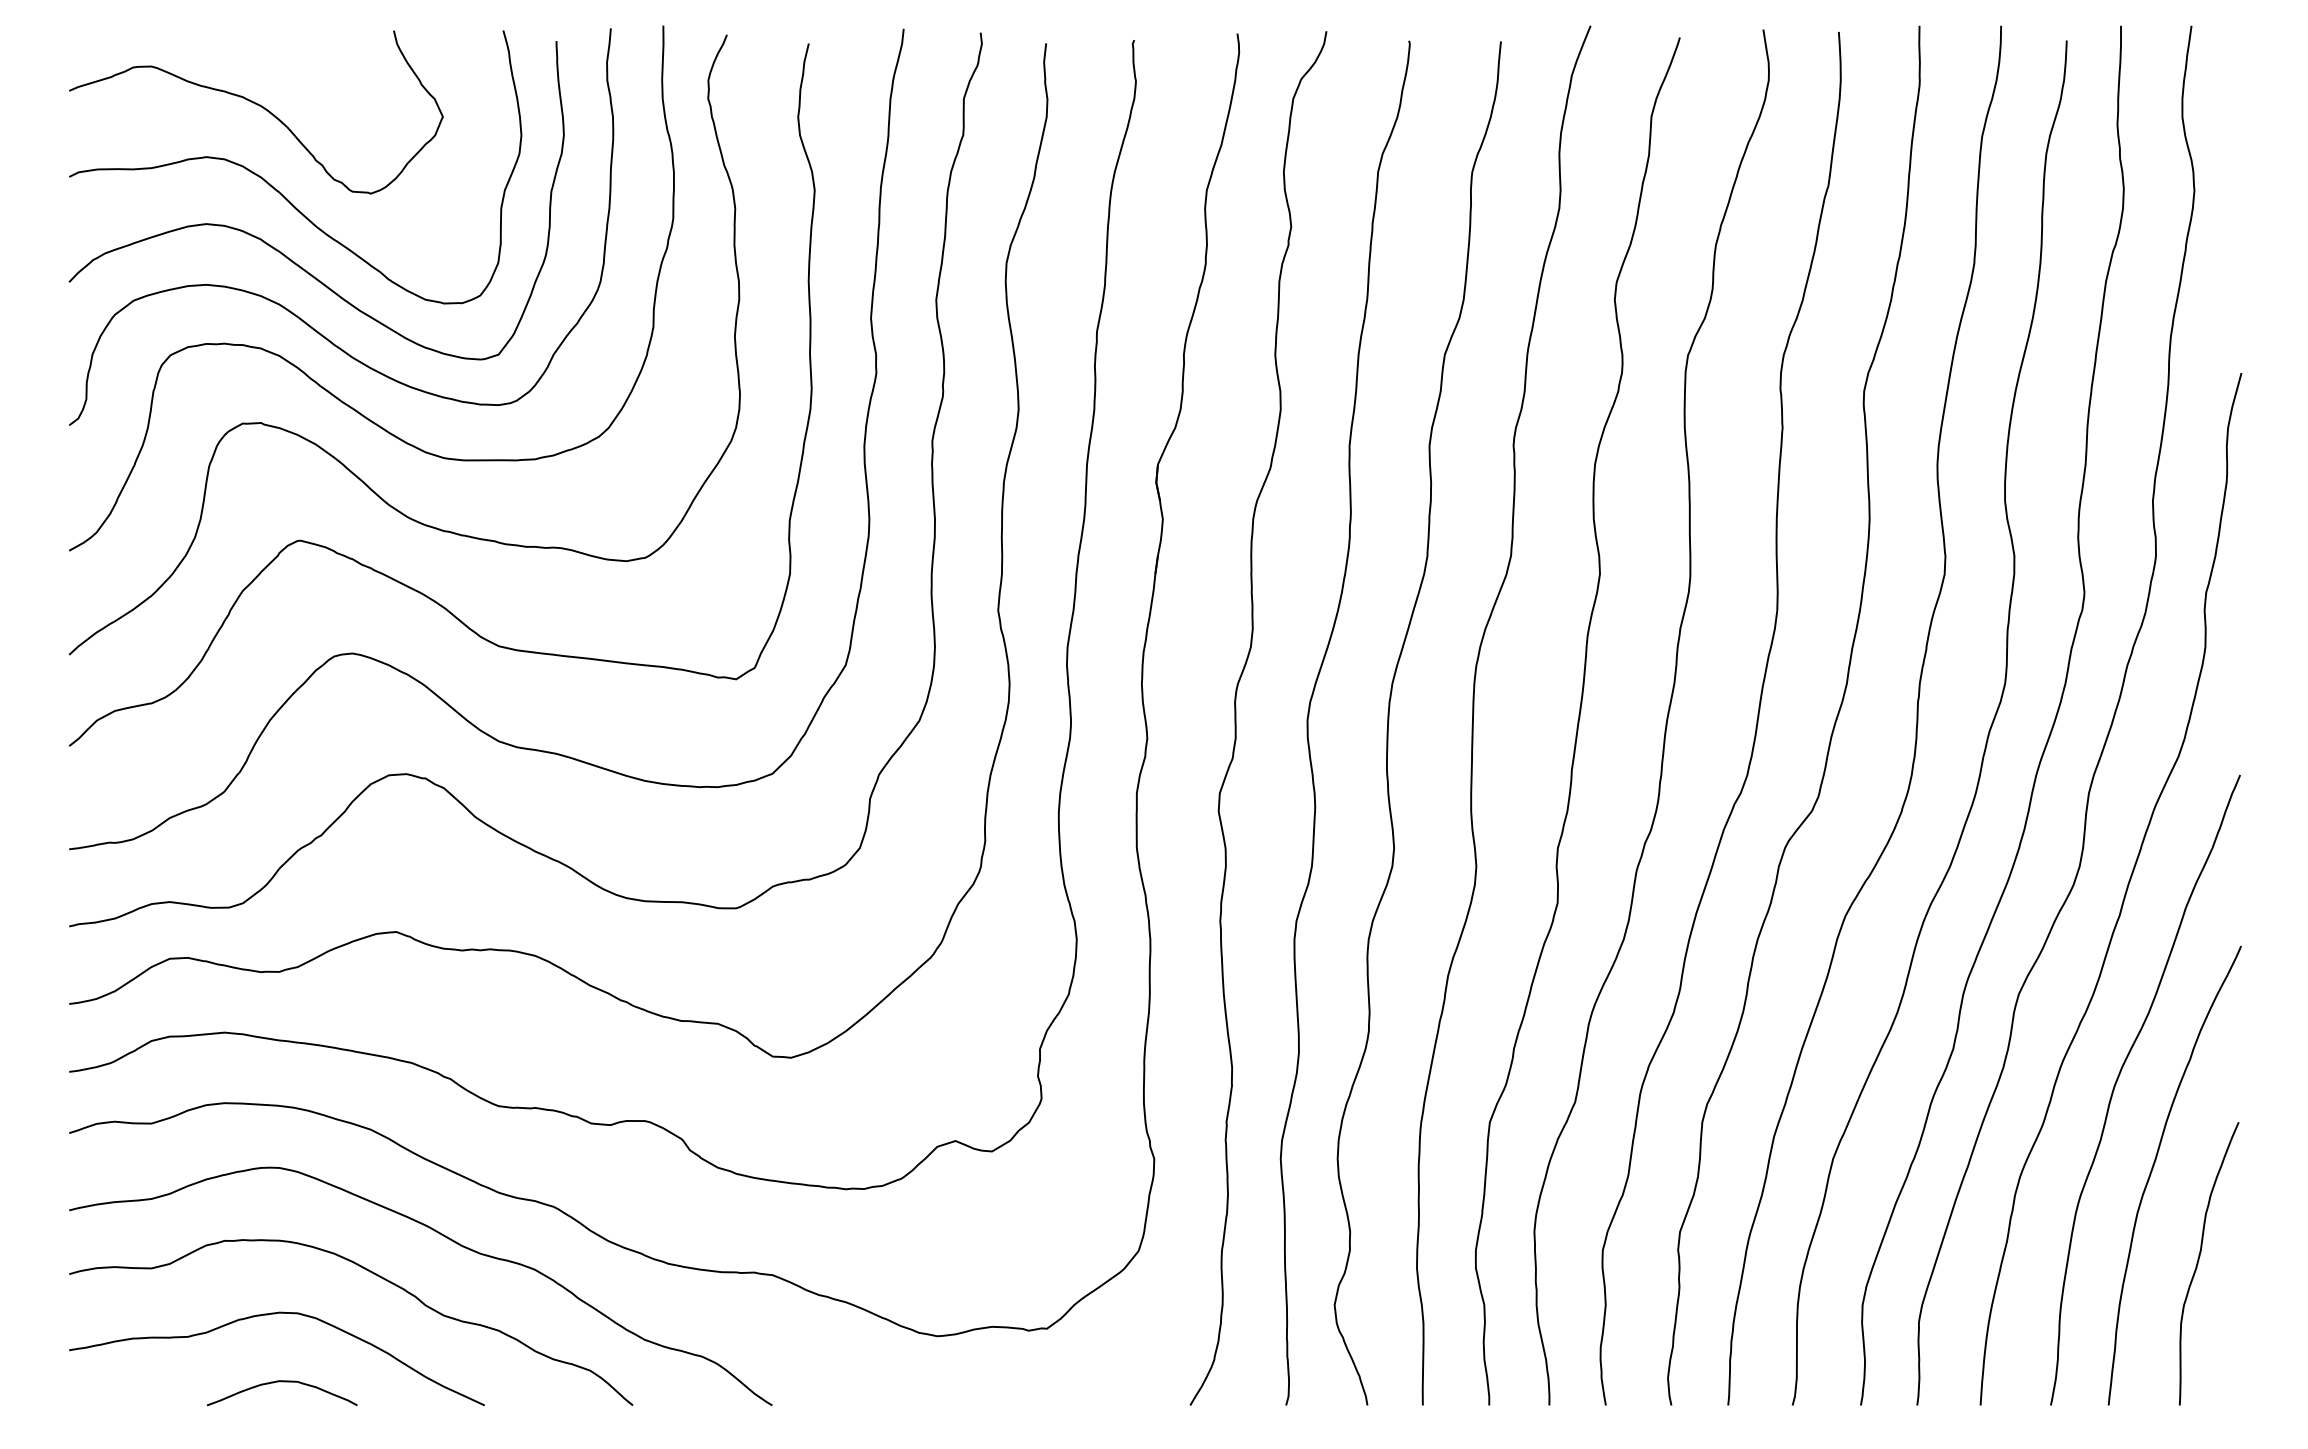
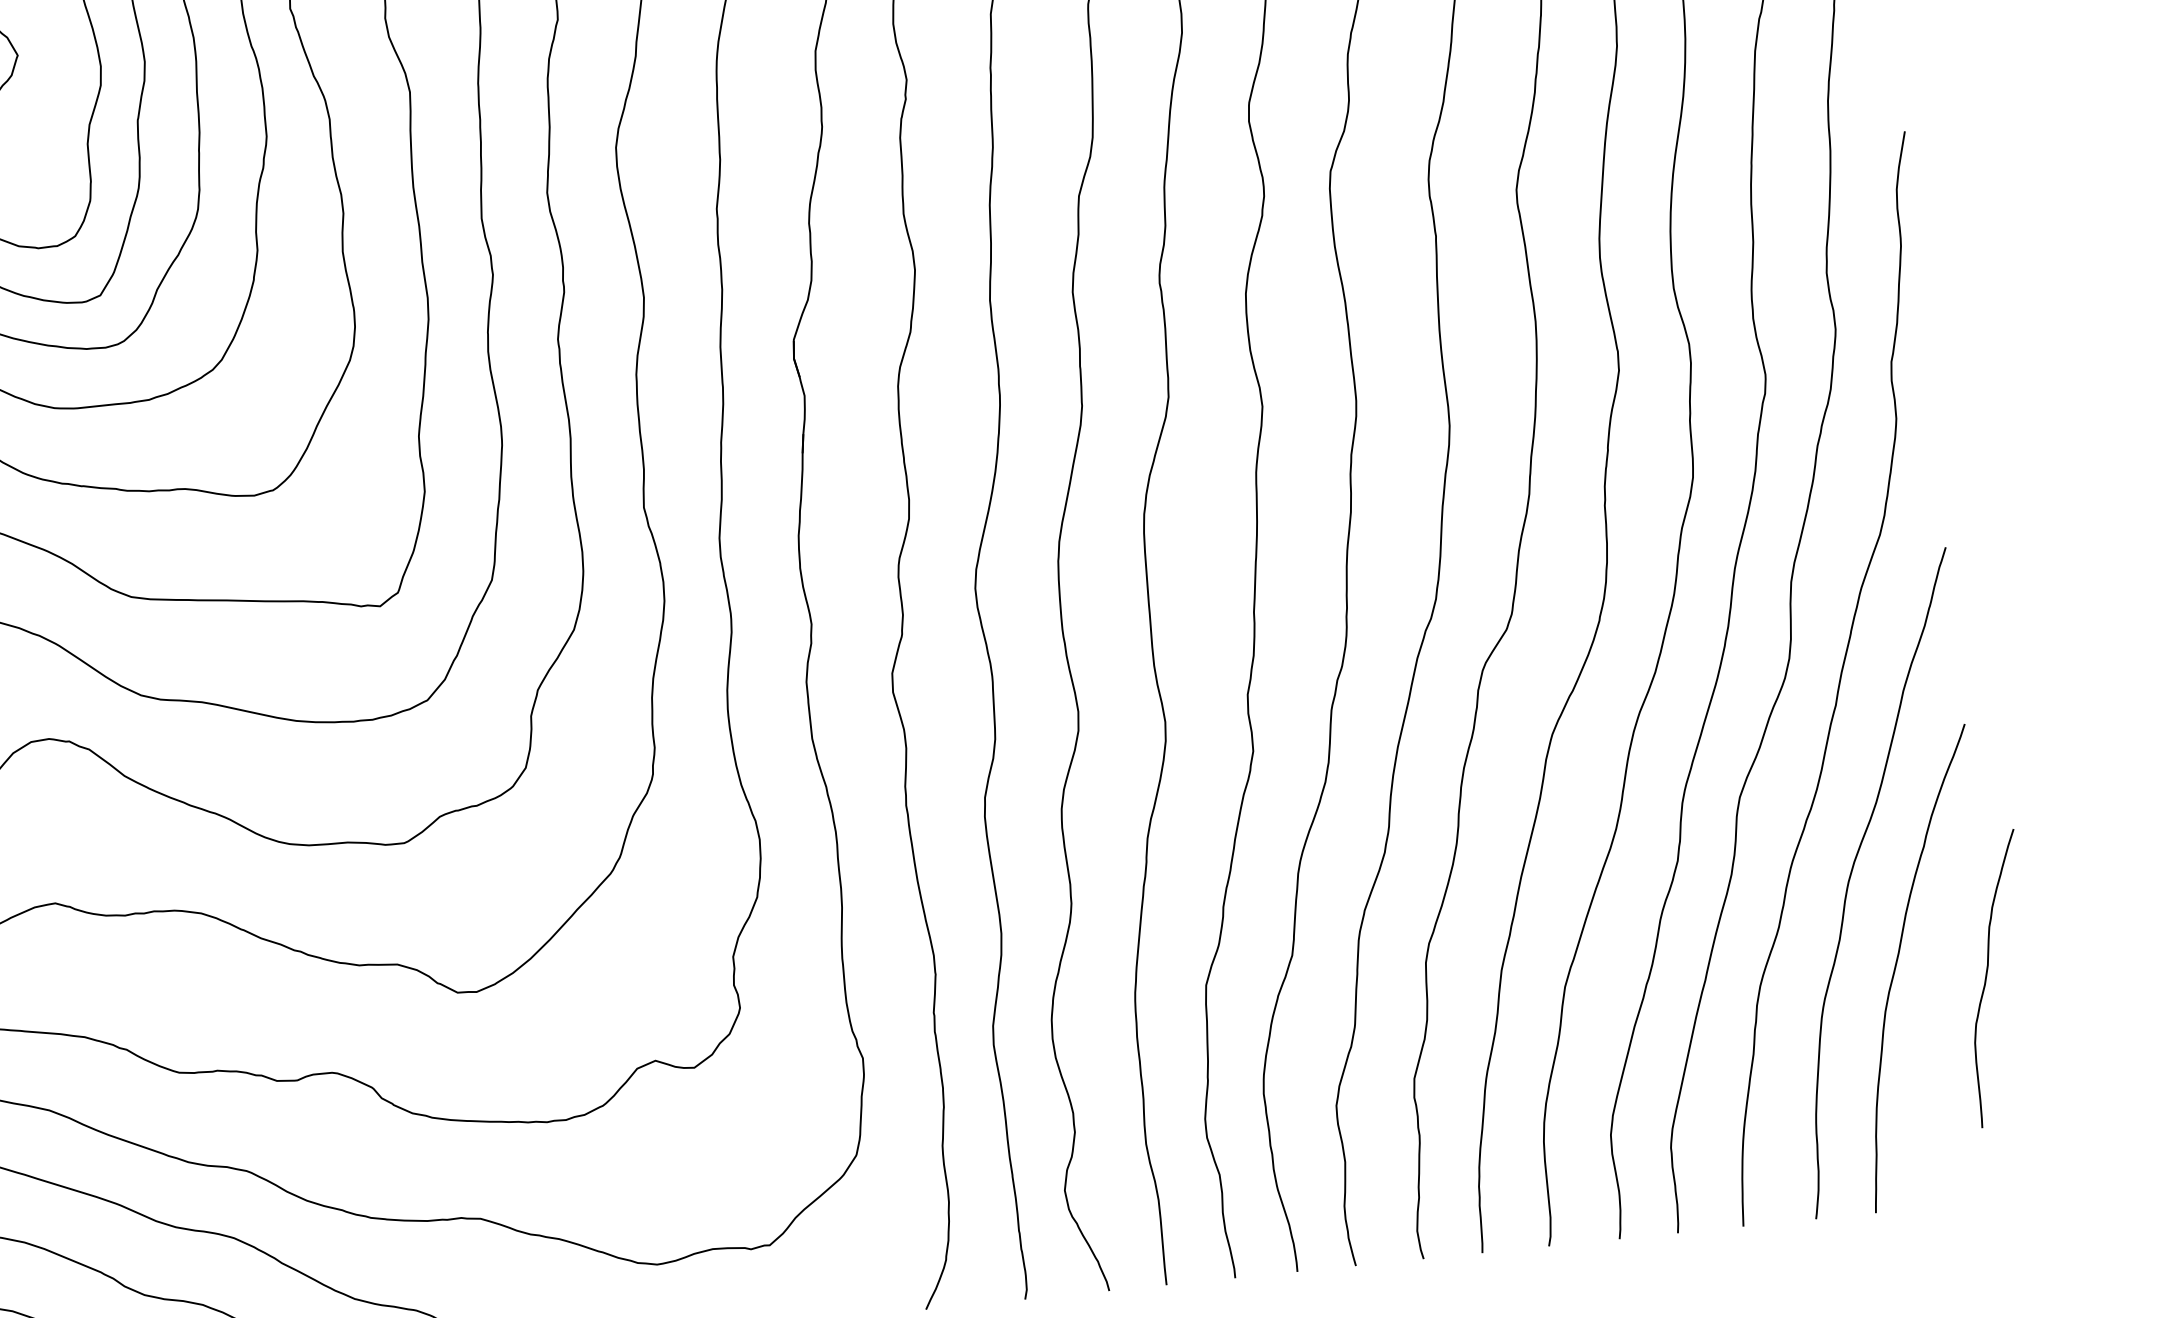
curve: (2199, 1260) -> (1987, 976), moved

